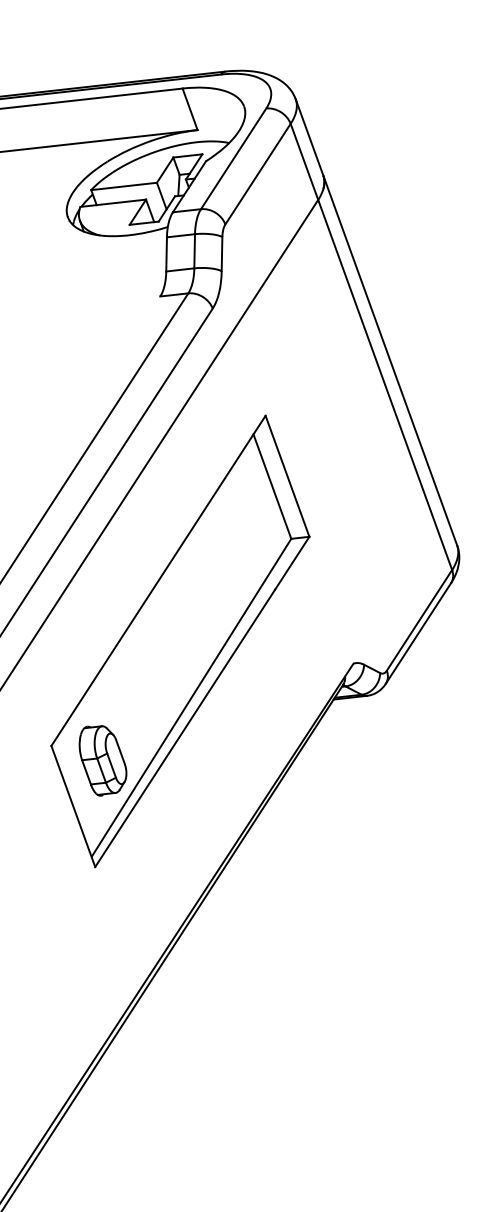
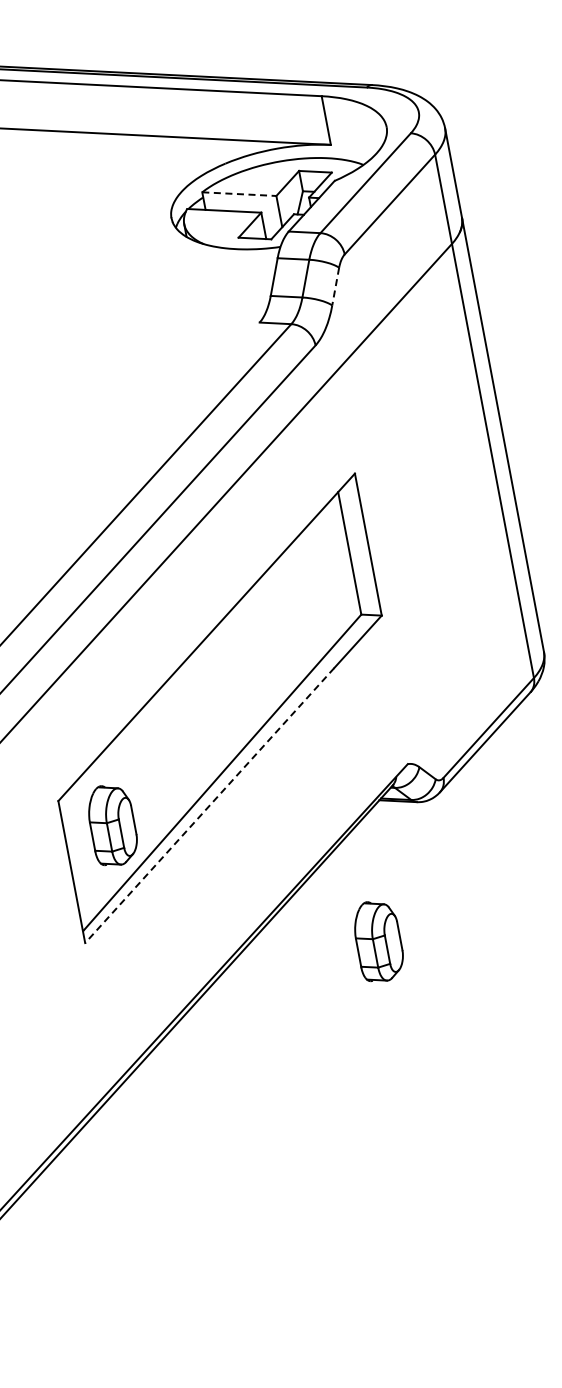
line: (124, 186) -> (239, 194), solid -> dashed
line: (221, 254) -> (335, 287), solid -> dashed
line: (184, 728) -> (209, 805), solid -> dashed
part: (352, 823) -> (378, 941), added

